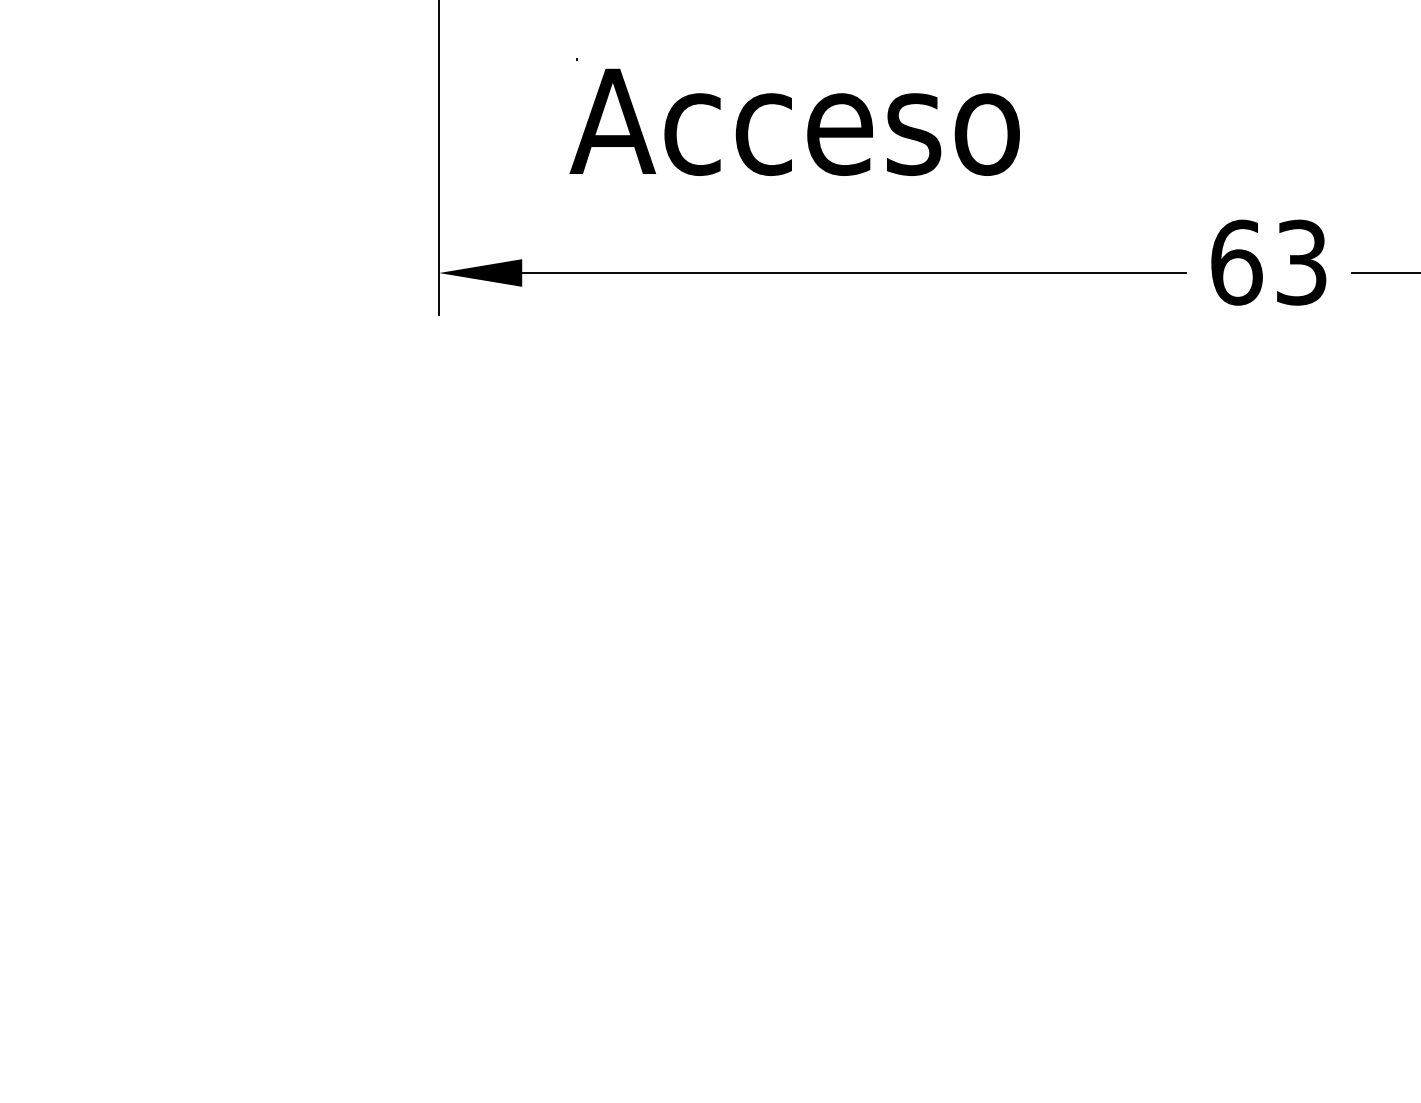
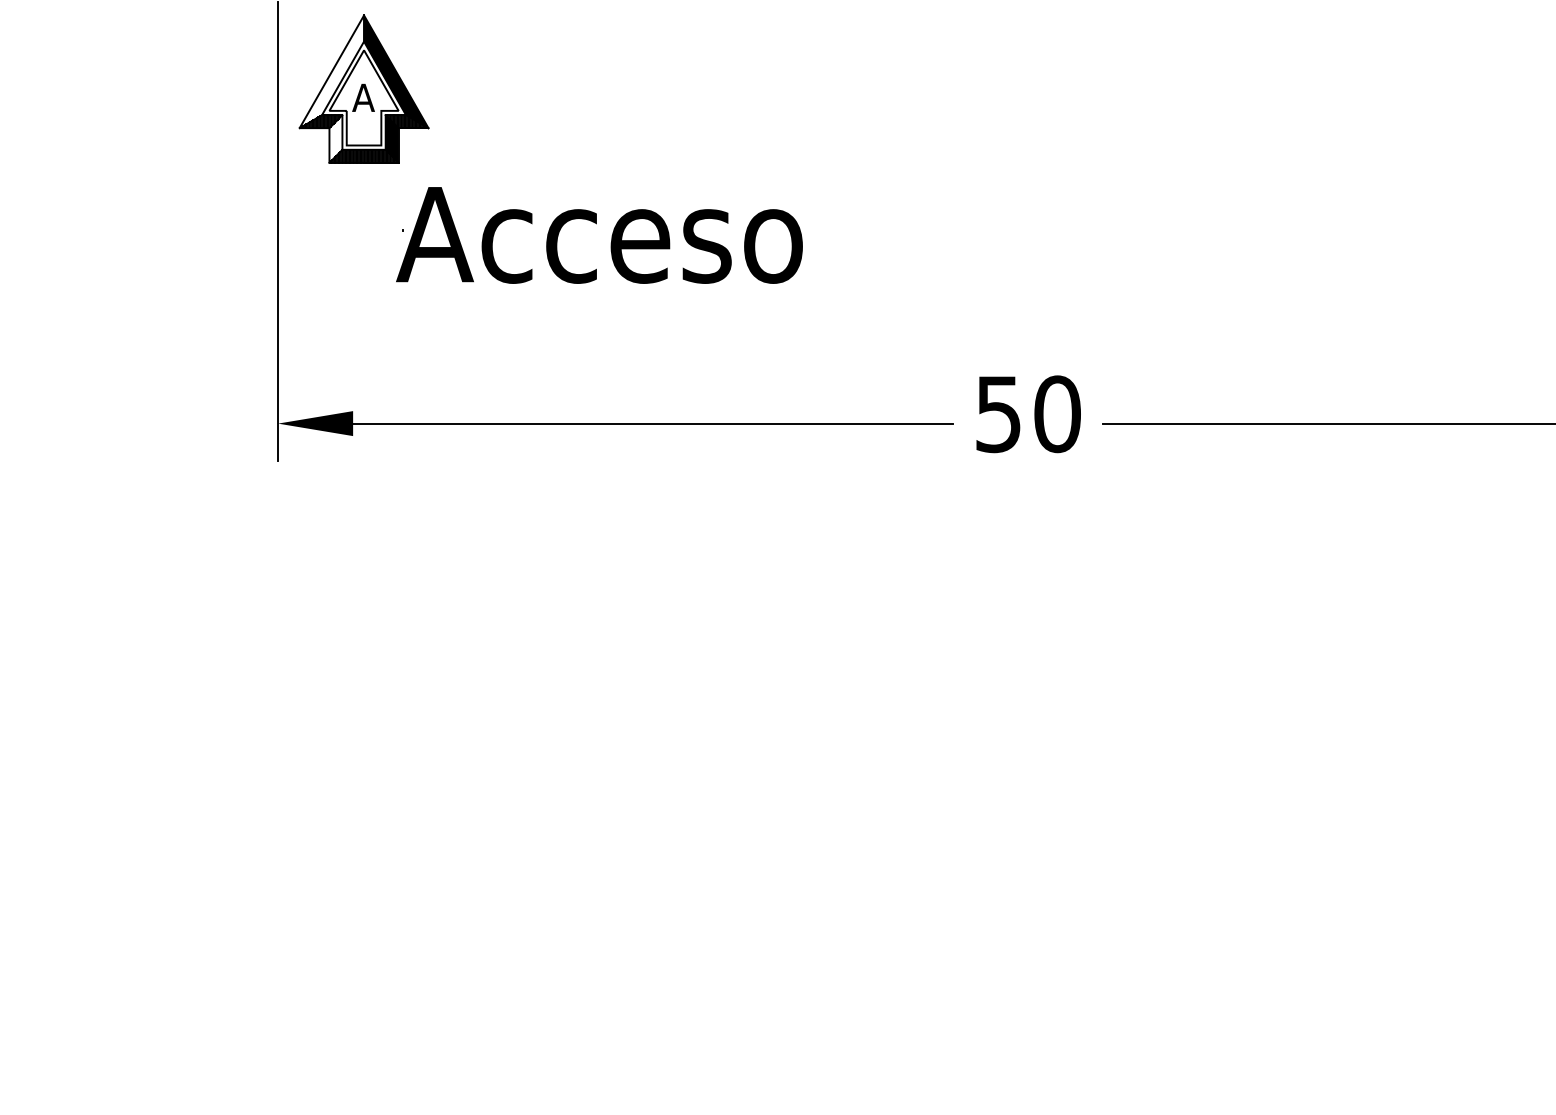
text: (794, 122) -> (599, 235), moved
text: (1268, 262) -> (1027, 414), 63 -> 50

